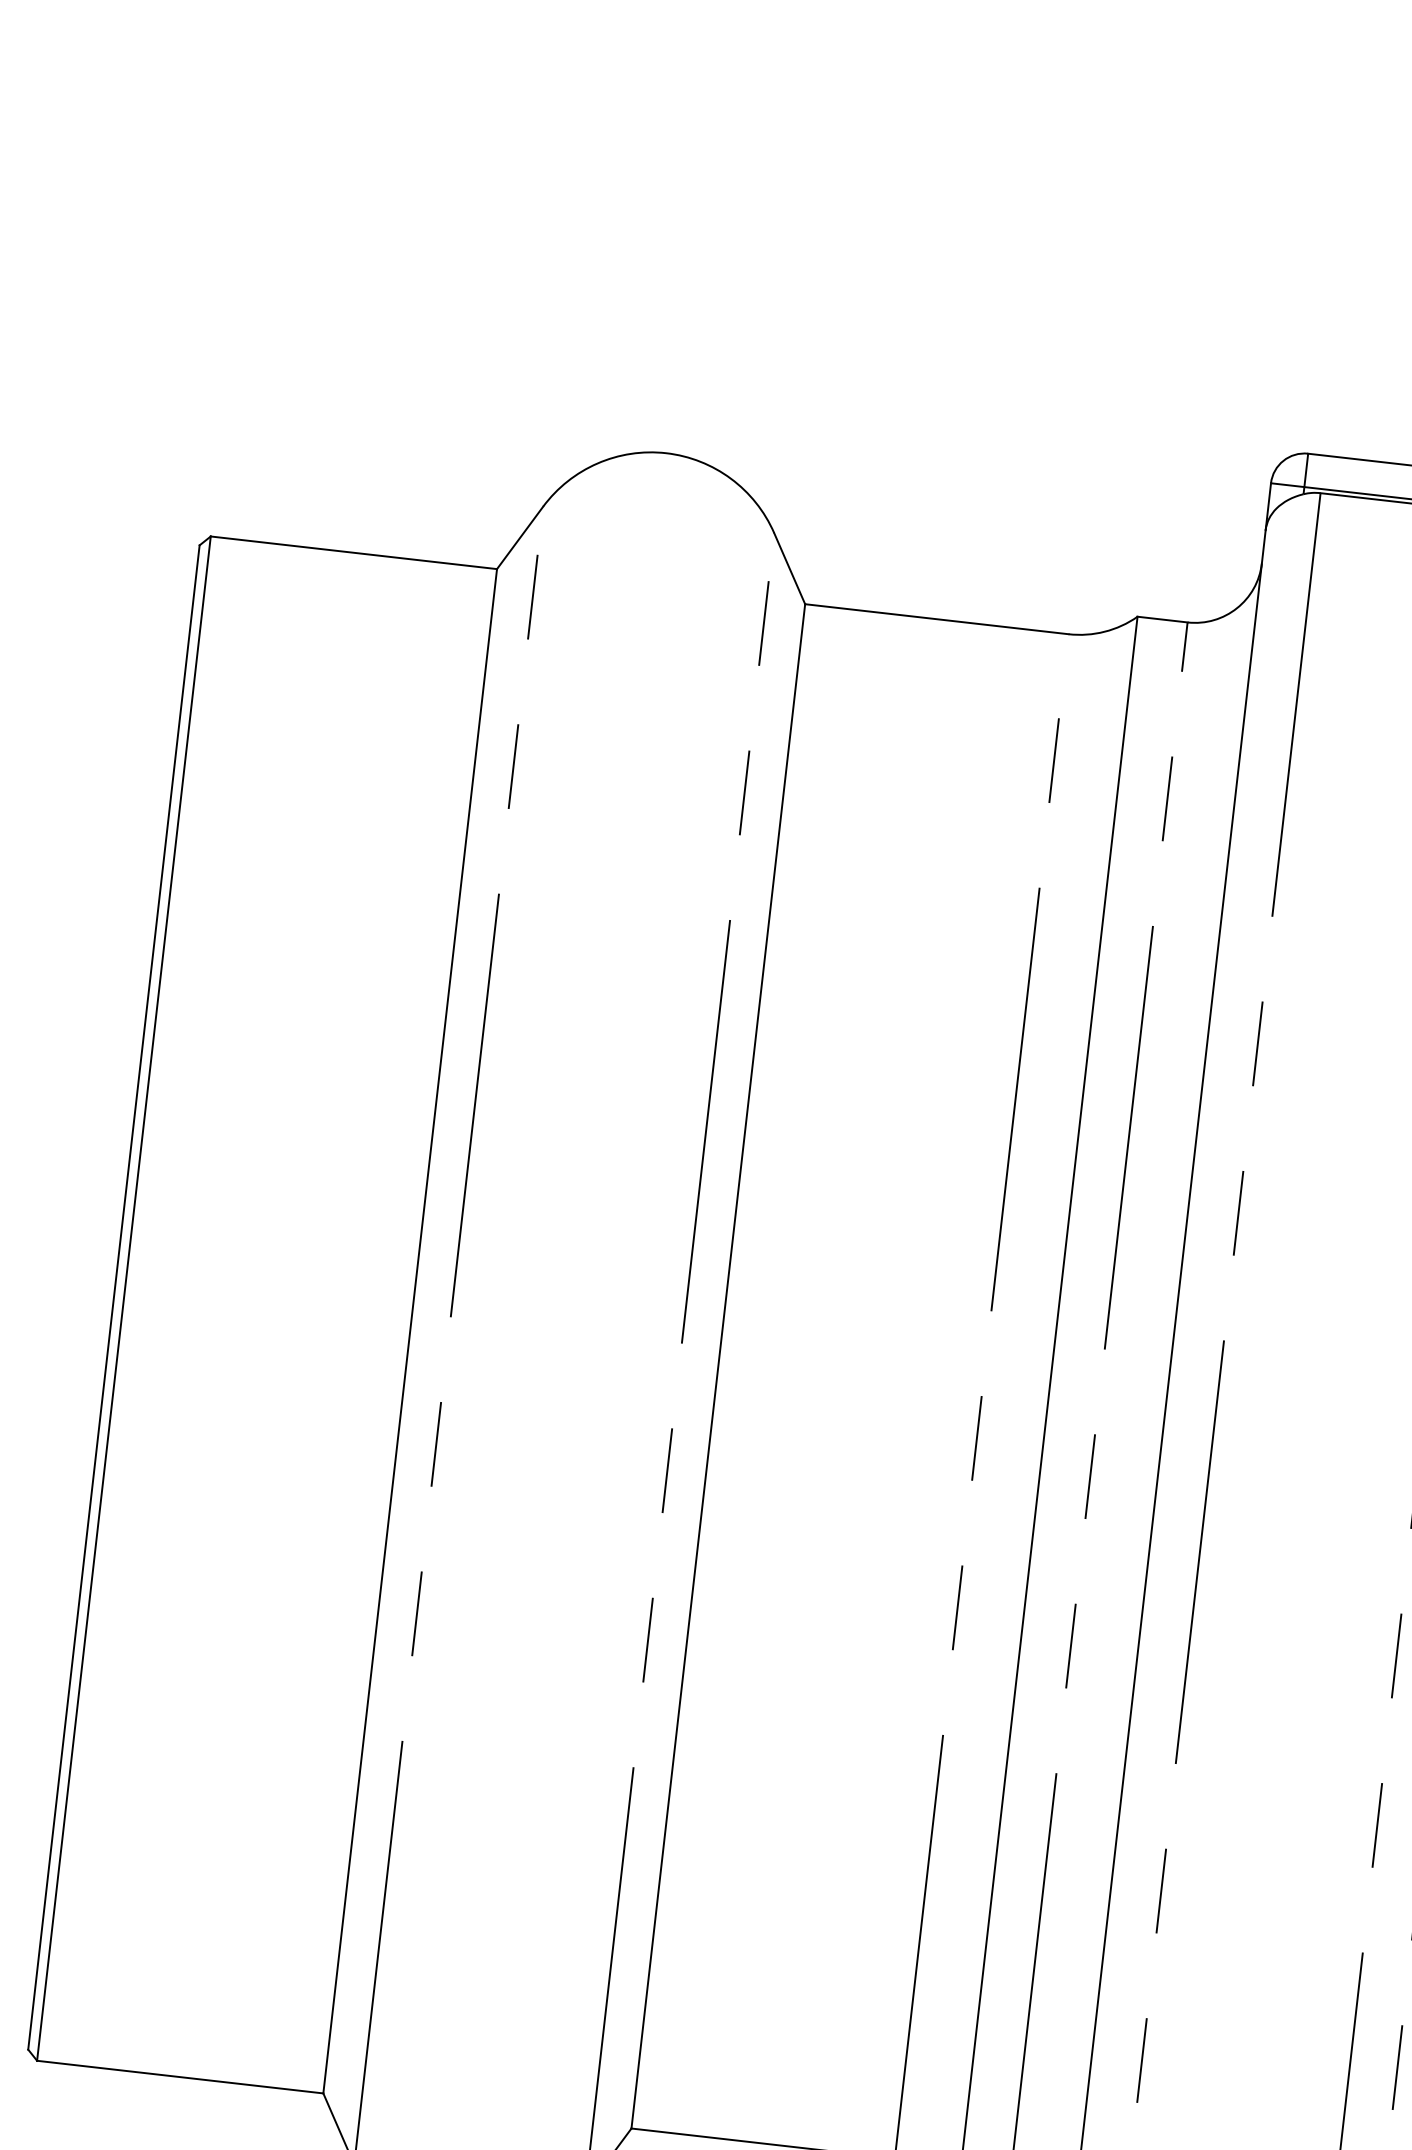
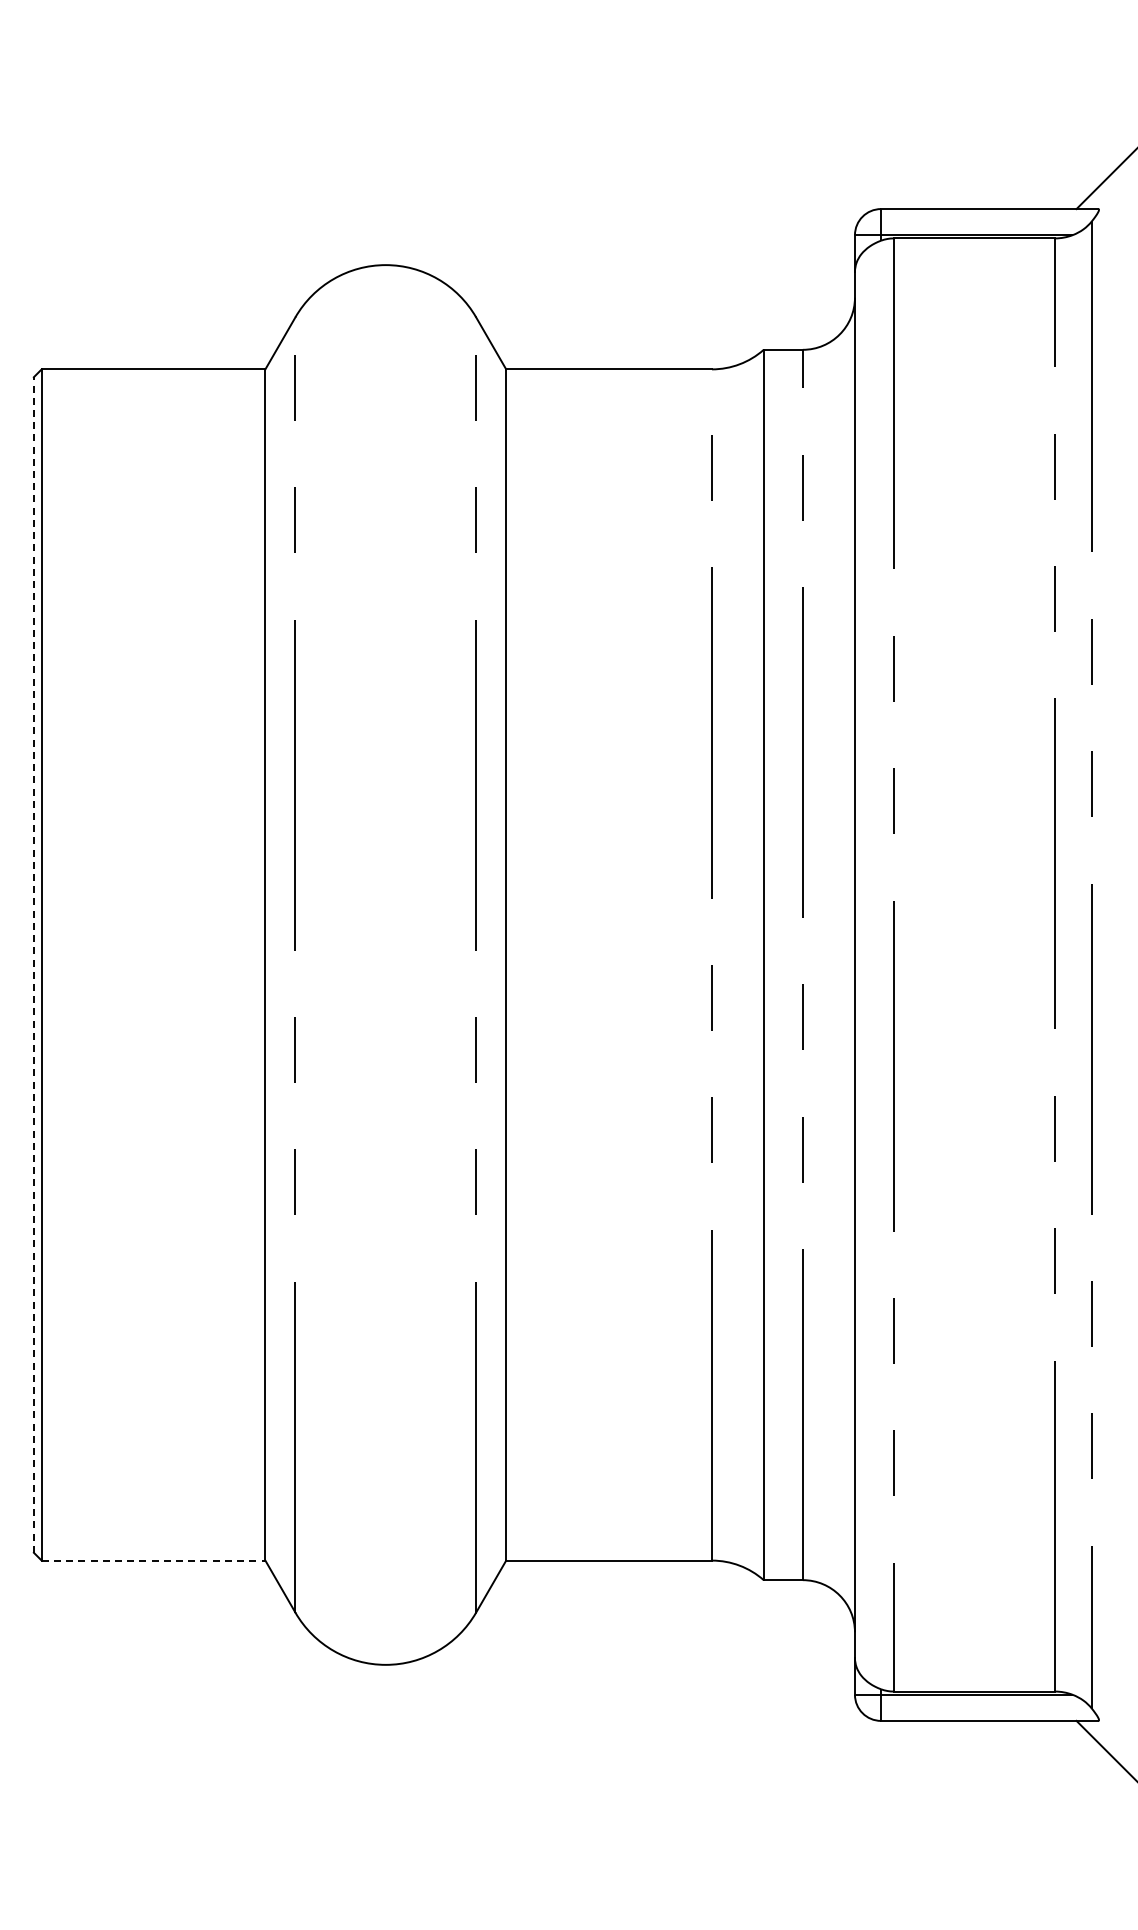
line: (113, 1298) -> (33, 965), solid -> dashed
line: (180, 2076) -> (153, 1560), solid -> dashed

